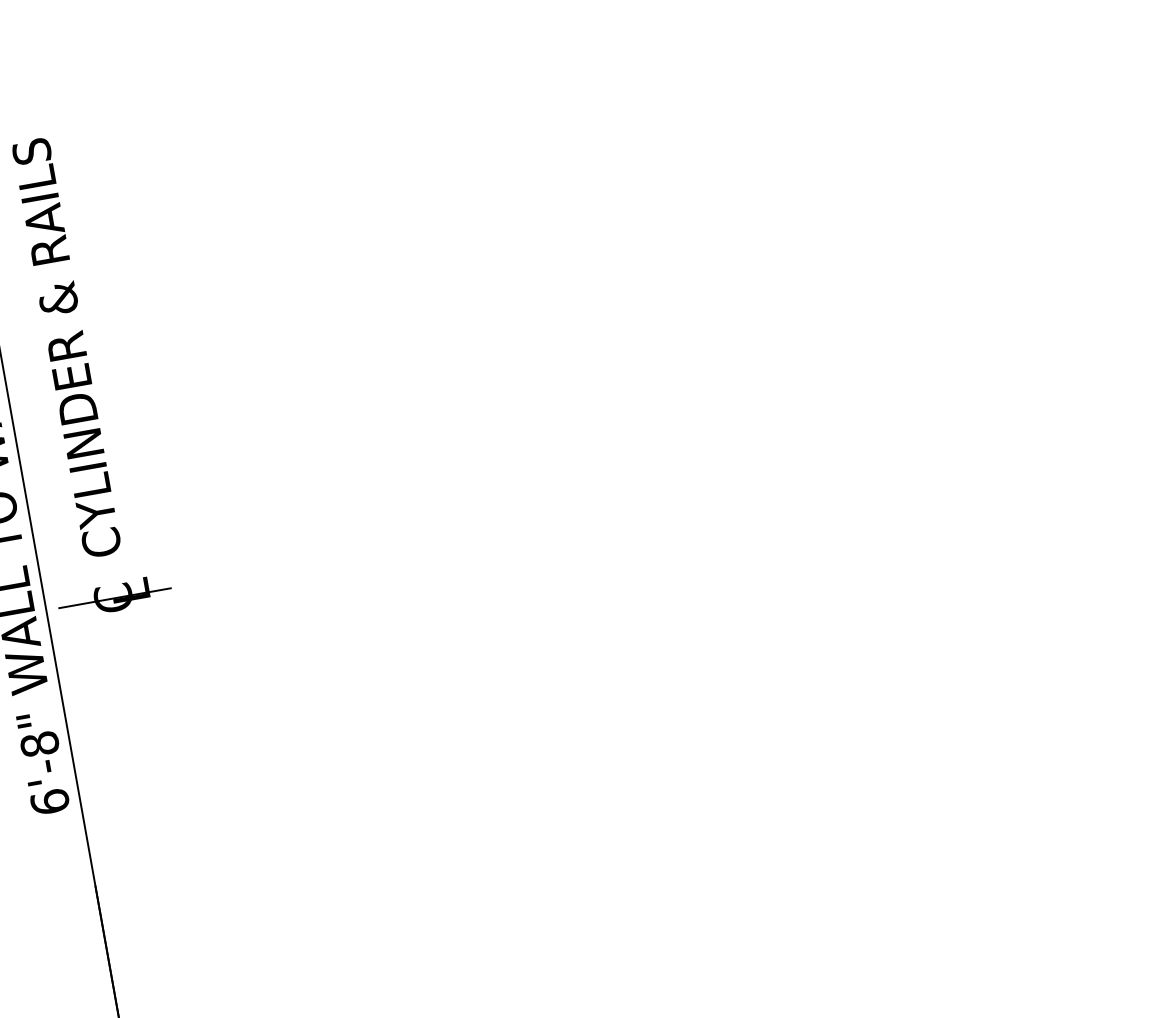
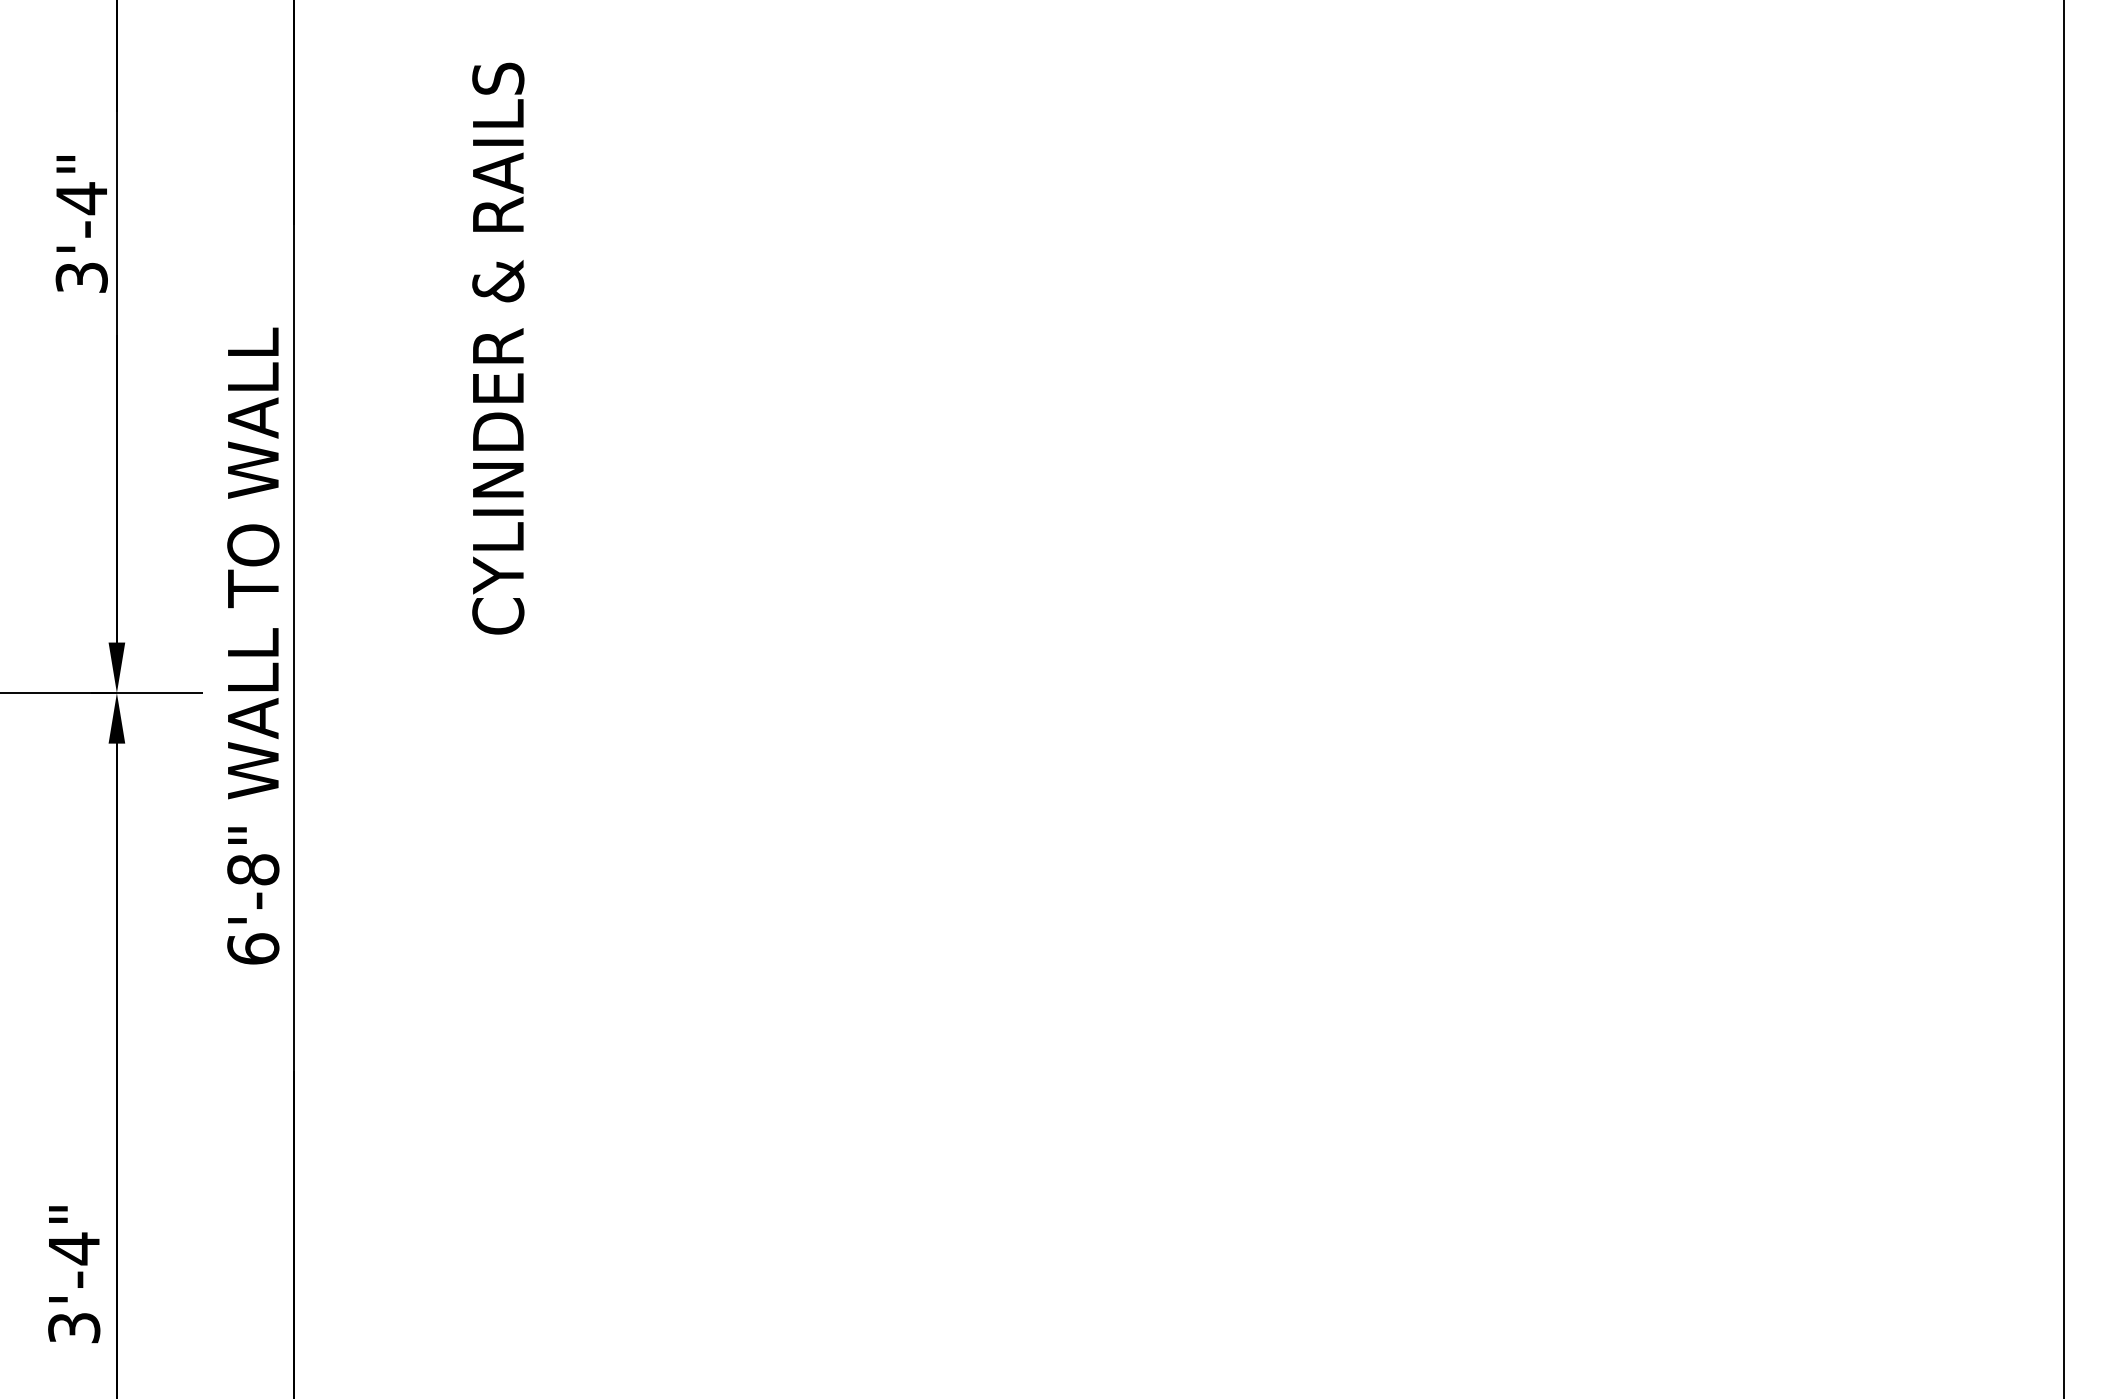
text: (67, 347) -> (498, 348), moved
part: (114, 597) -> (387, 691), removed

